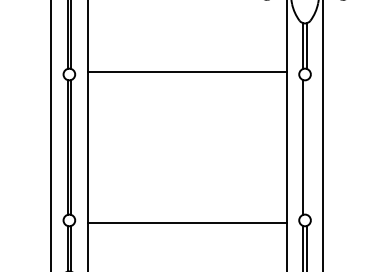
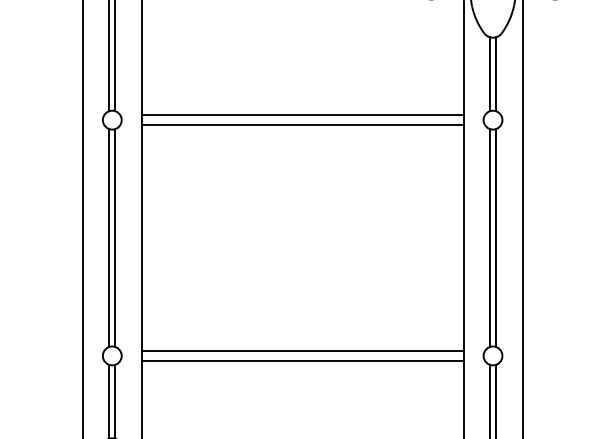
line: (186, 77) -> (301, 124), added
line: (306, 147) -> (495, 238), added
line: (186, 217) -> (301, 351), added

